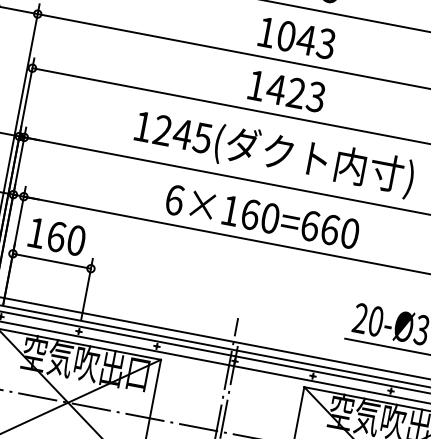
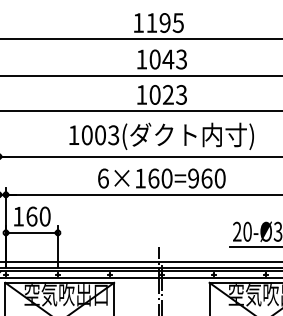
text: (277, 88) -> (155, 94), 1423 -> 1023
text: (182, 134) -> (100, 135), 1245( -> 1003(
text: (310, 225) -> (193, 178), 6×160=660 -> 6×160=960

